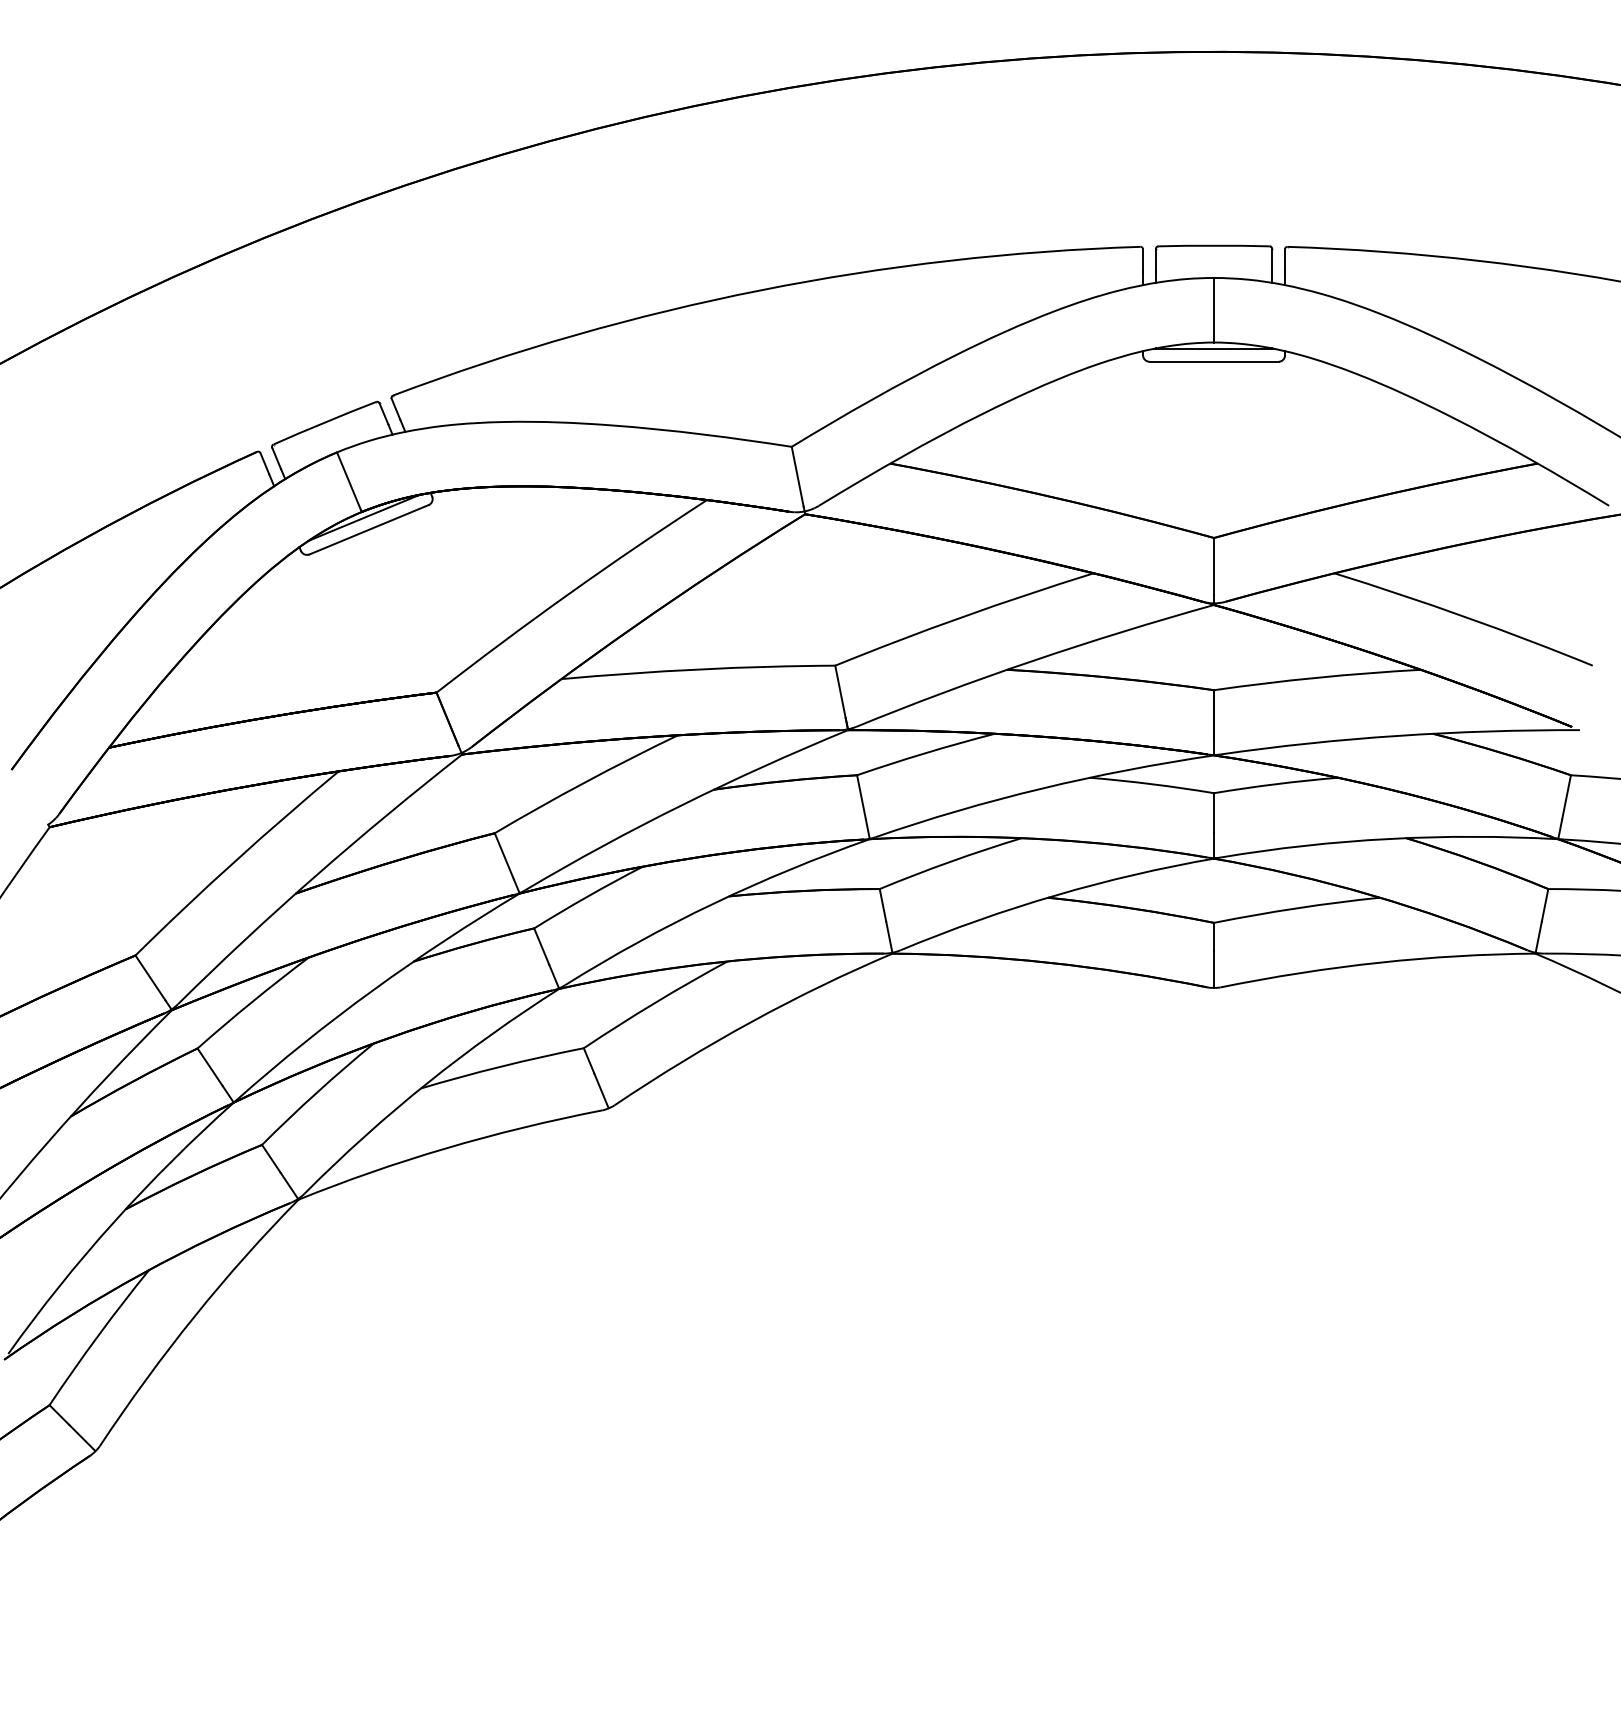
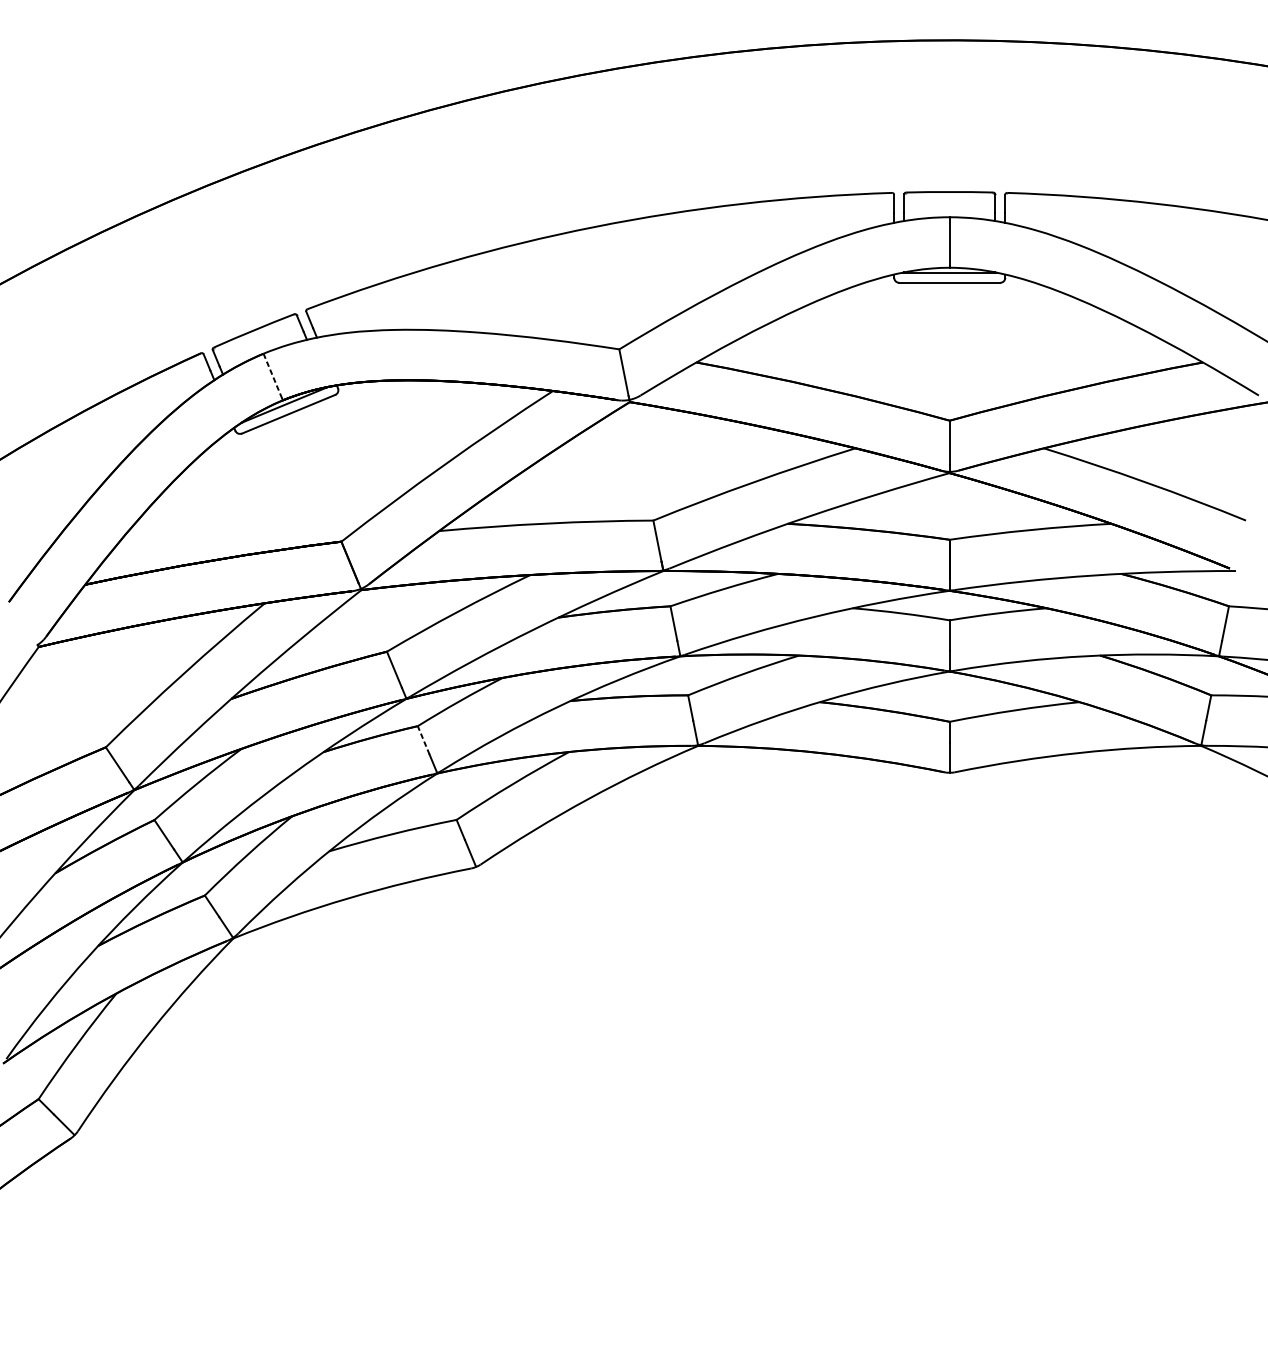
line: (349, 481) -> (273, 376), solid -> dashed
line: (541, 946) -> (423, 740), solid -> dashed

